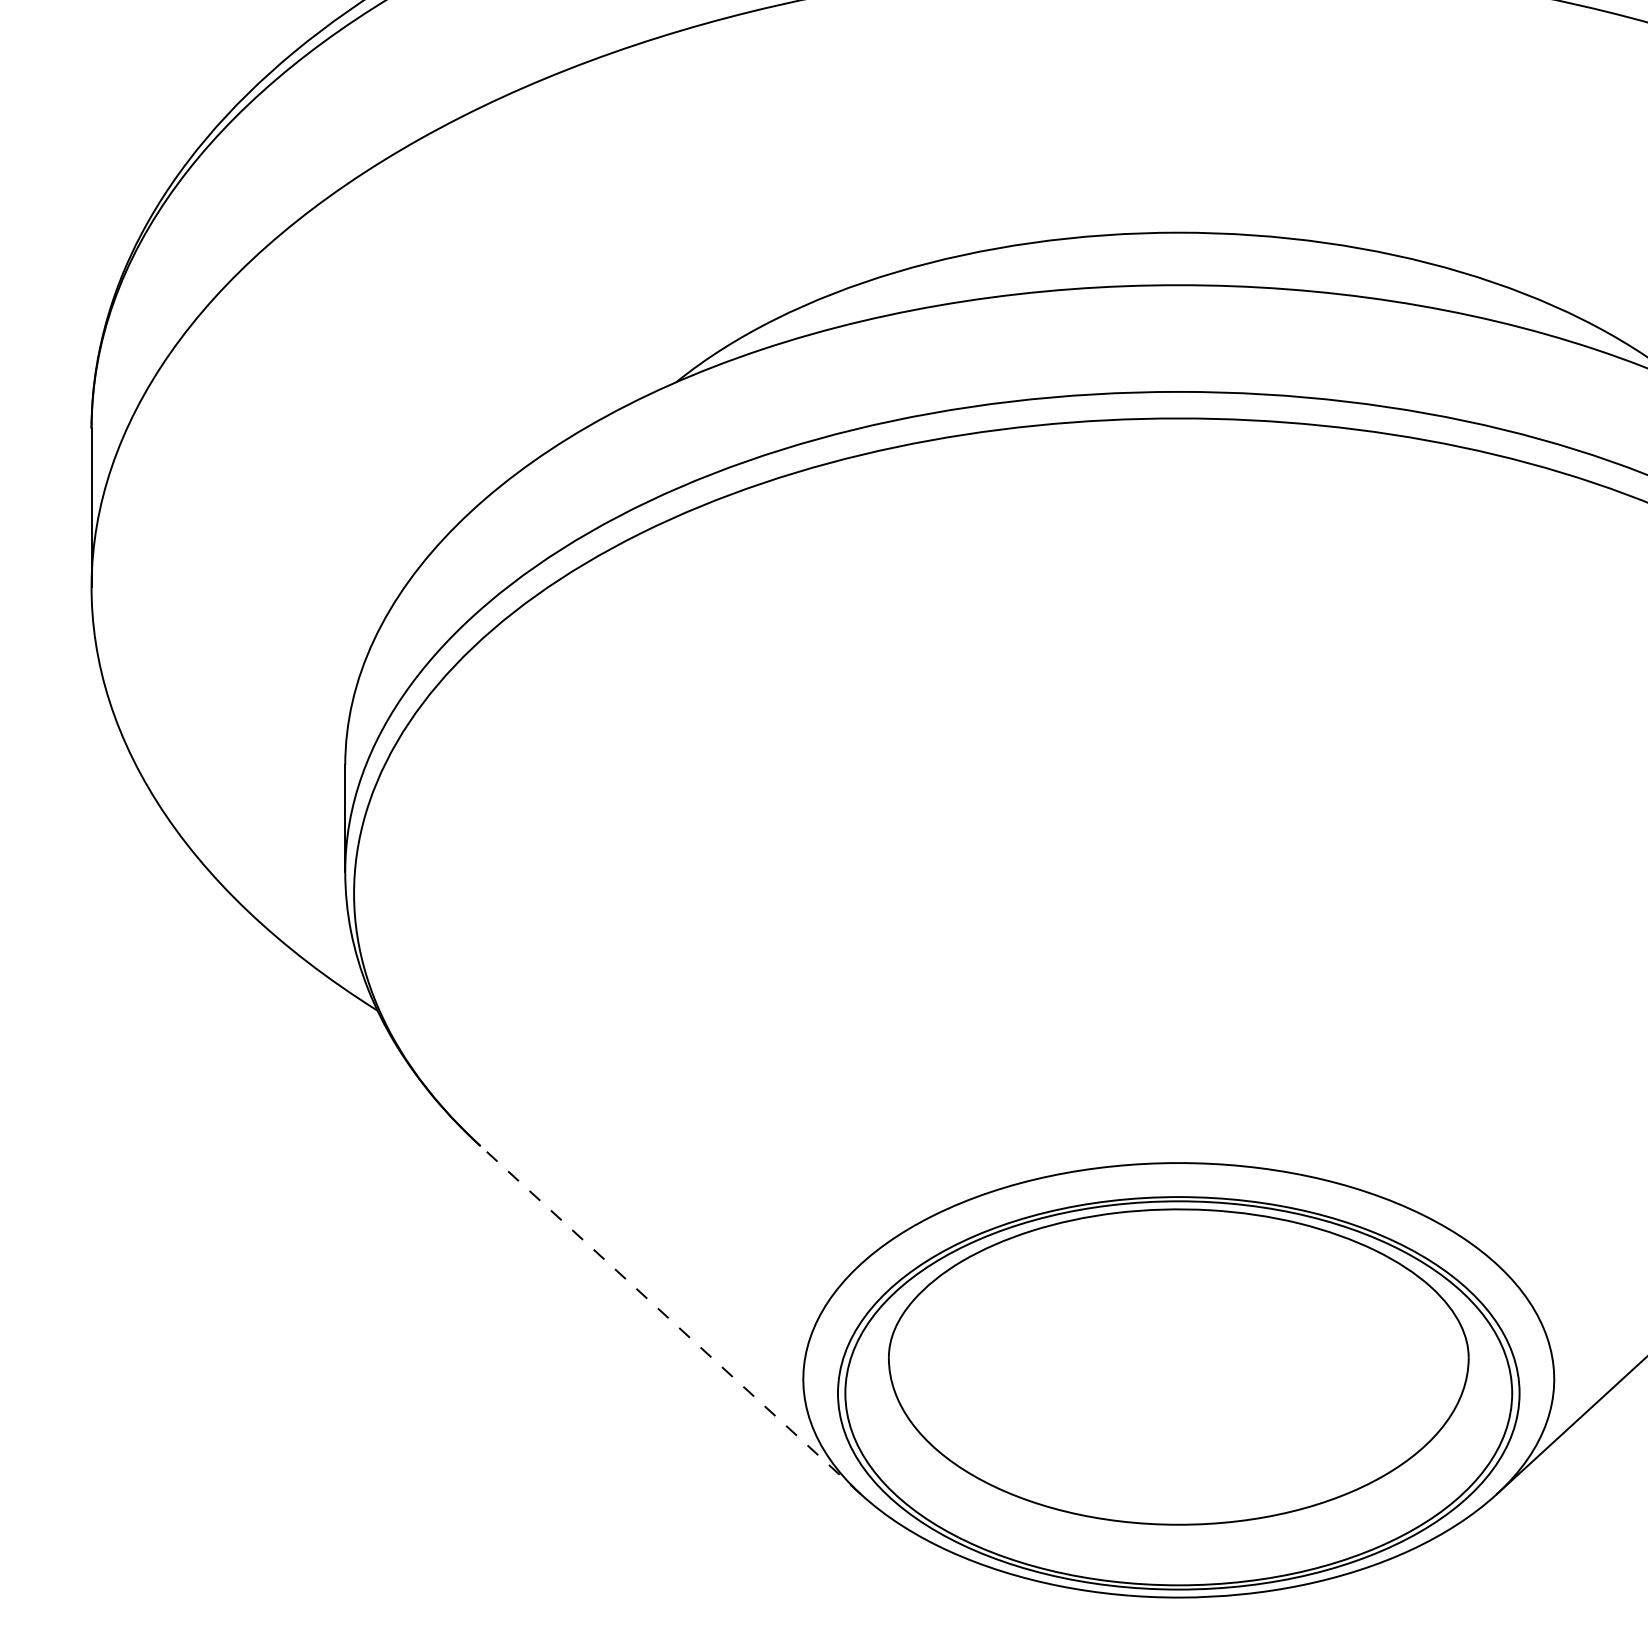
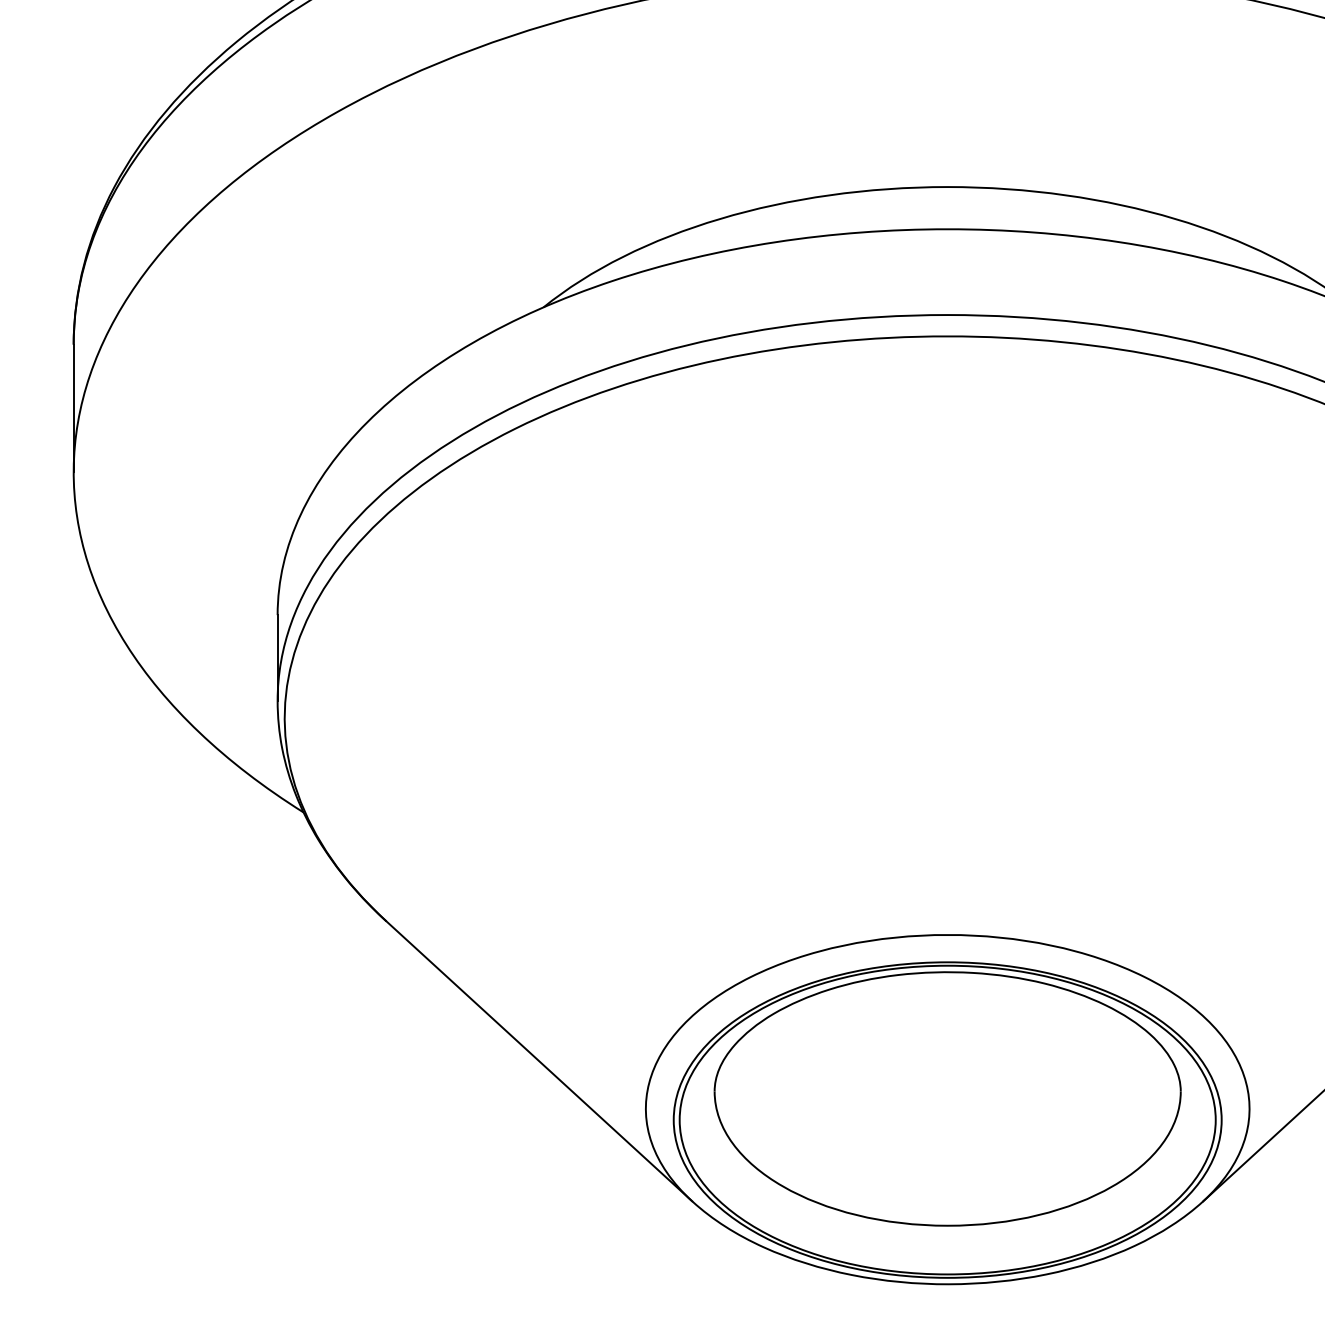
line: (670, 1320) -> (539, 1061), dashed -> solid

